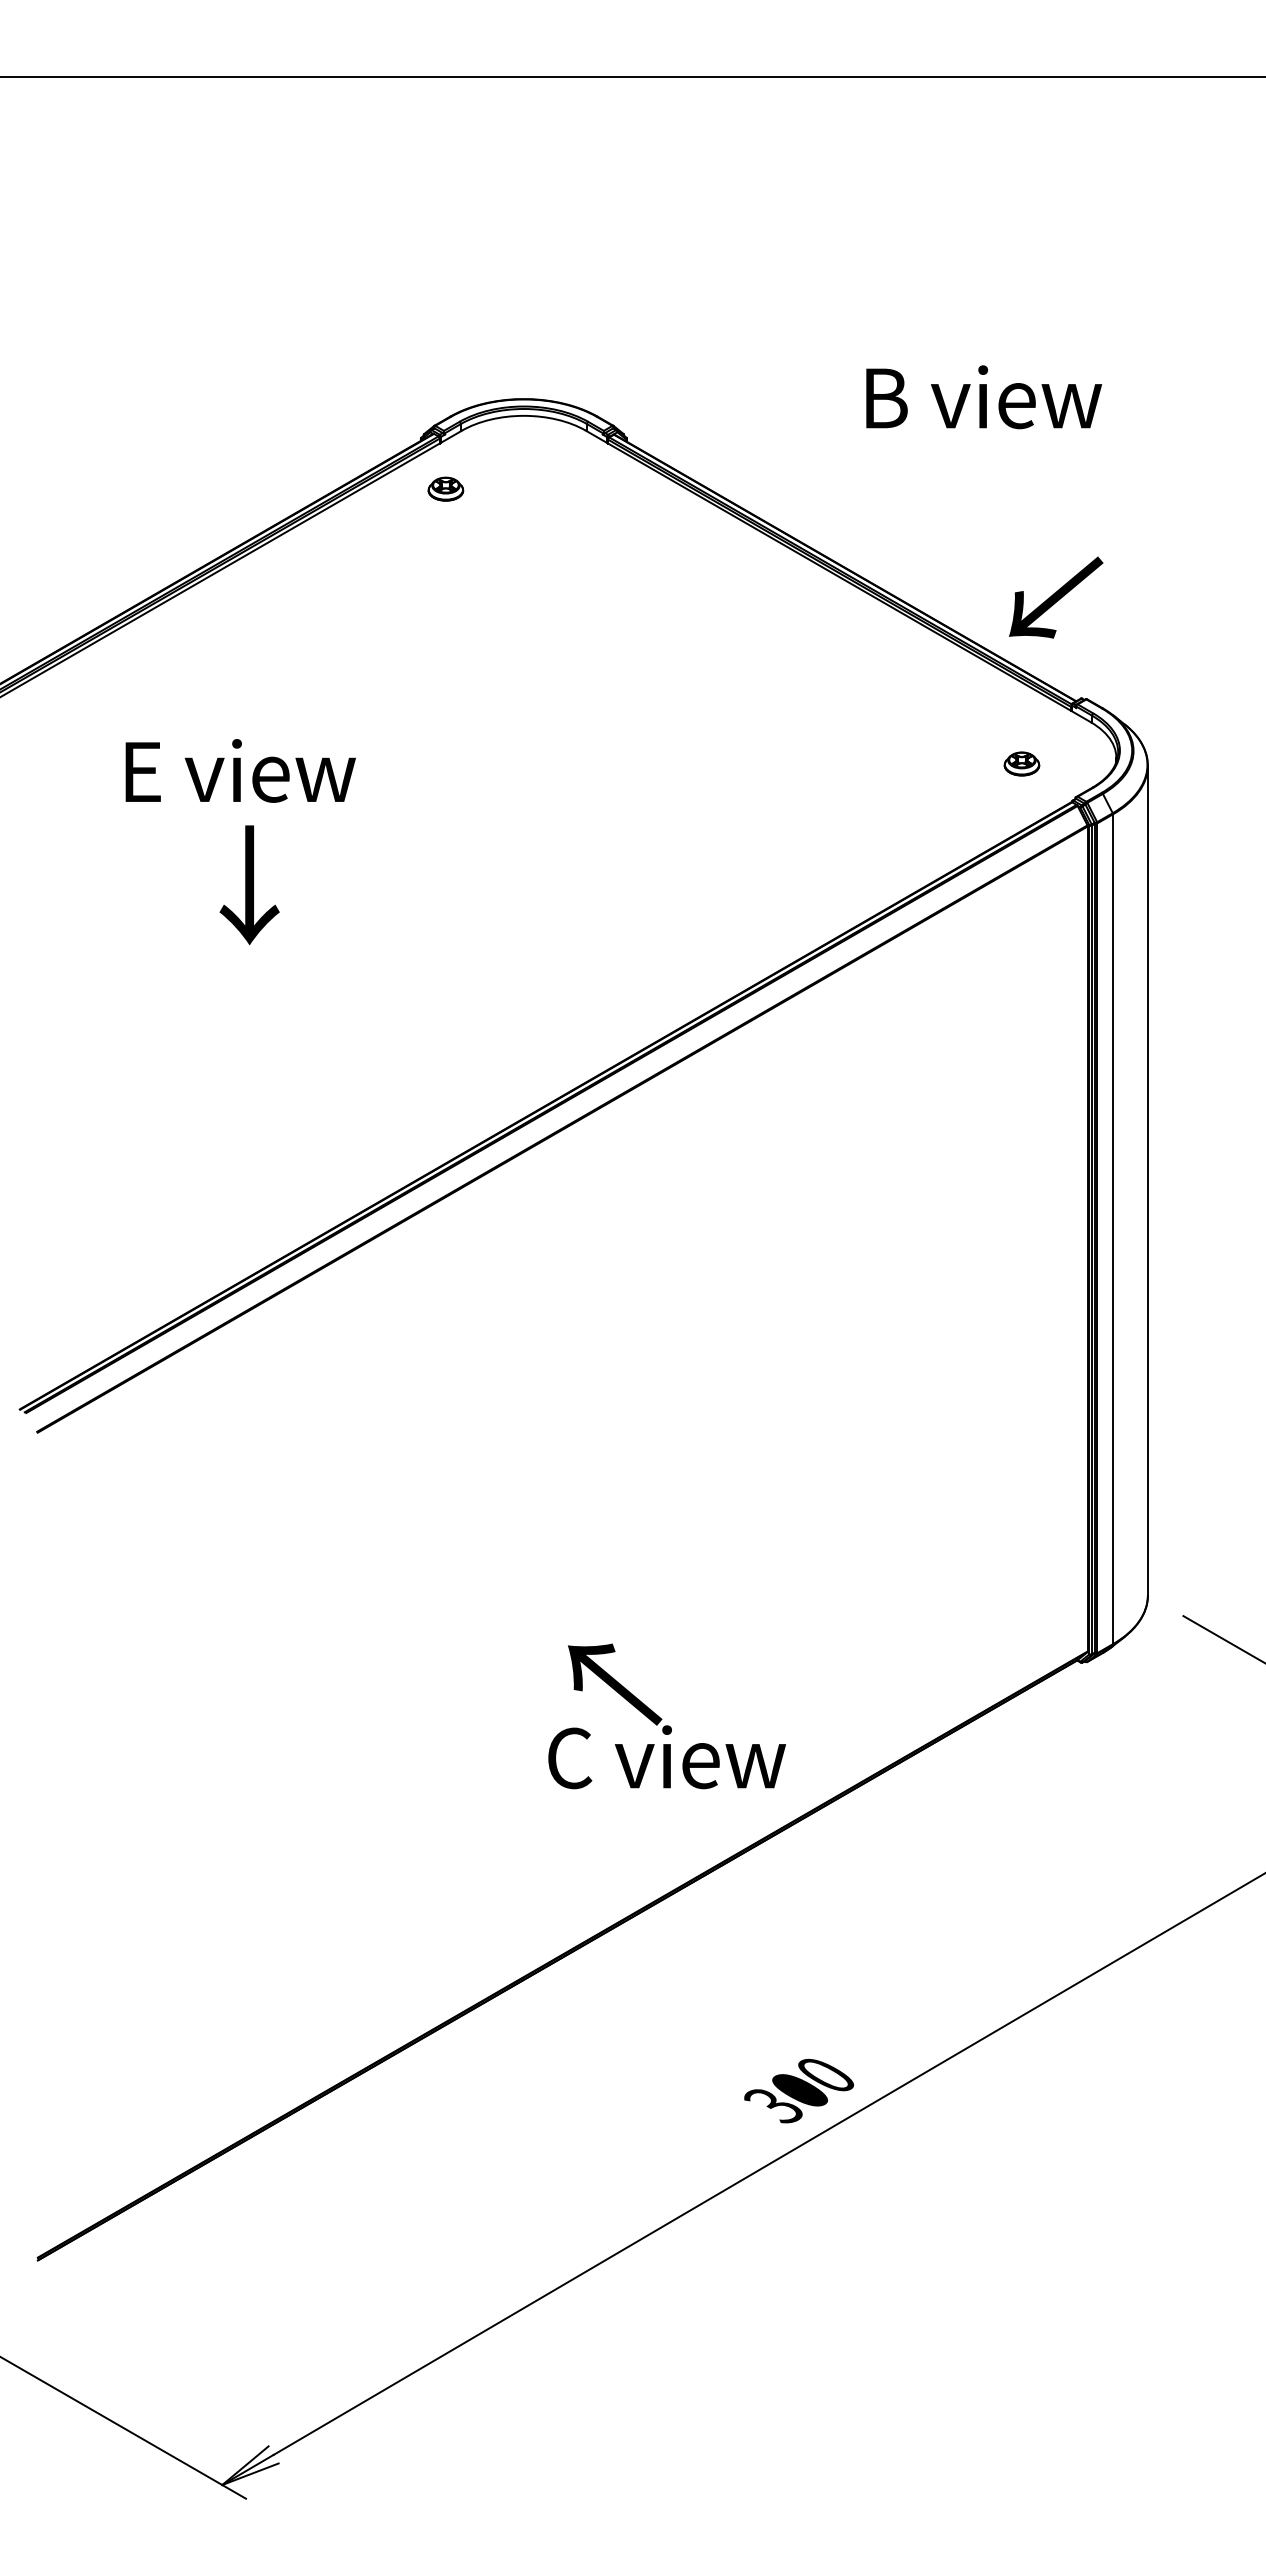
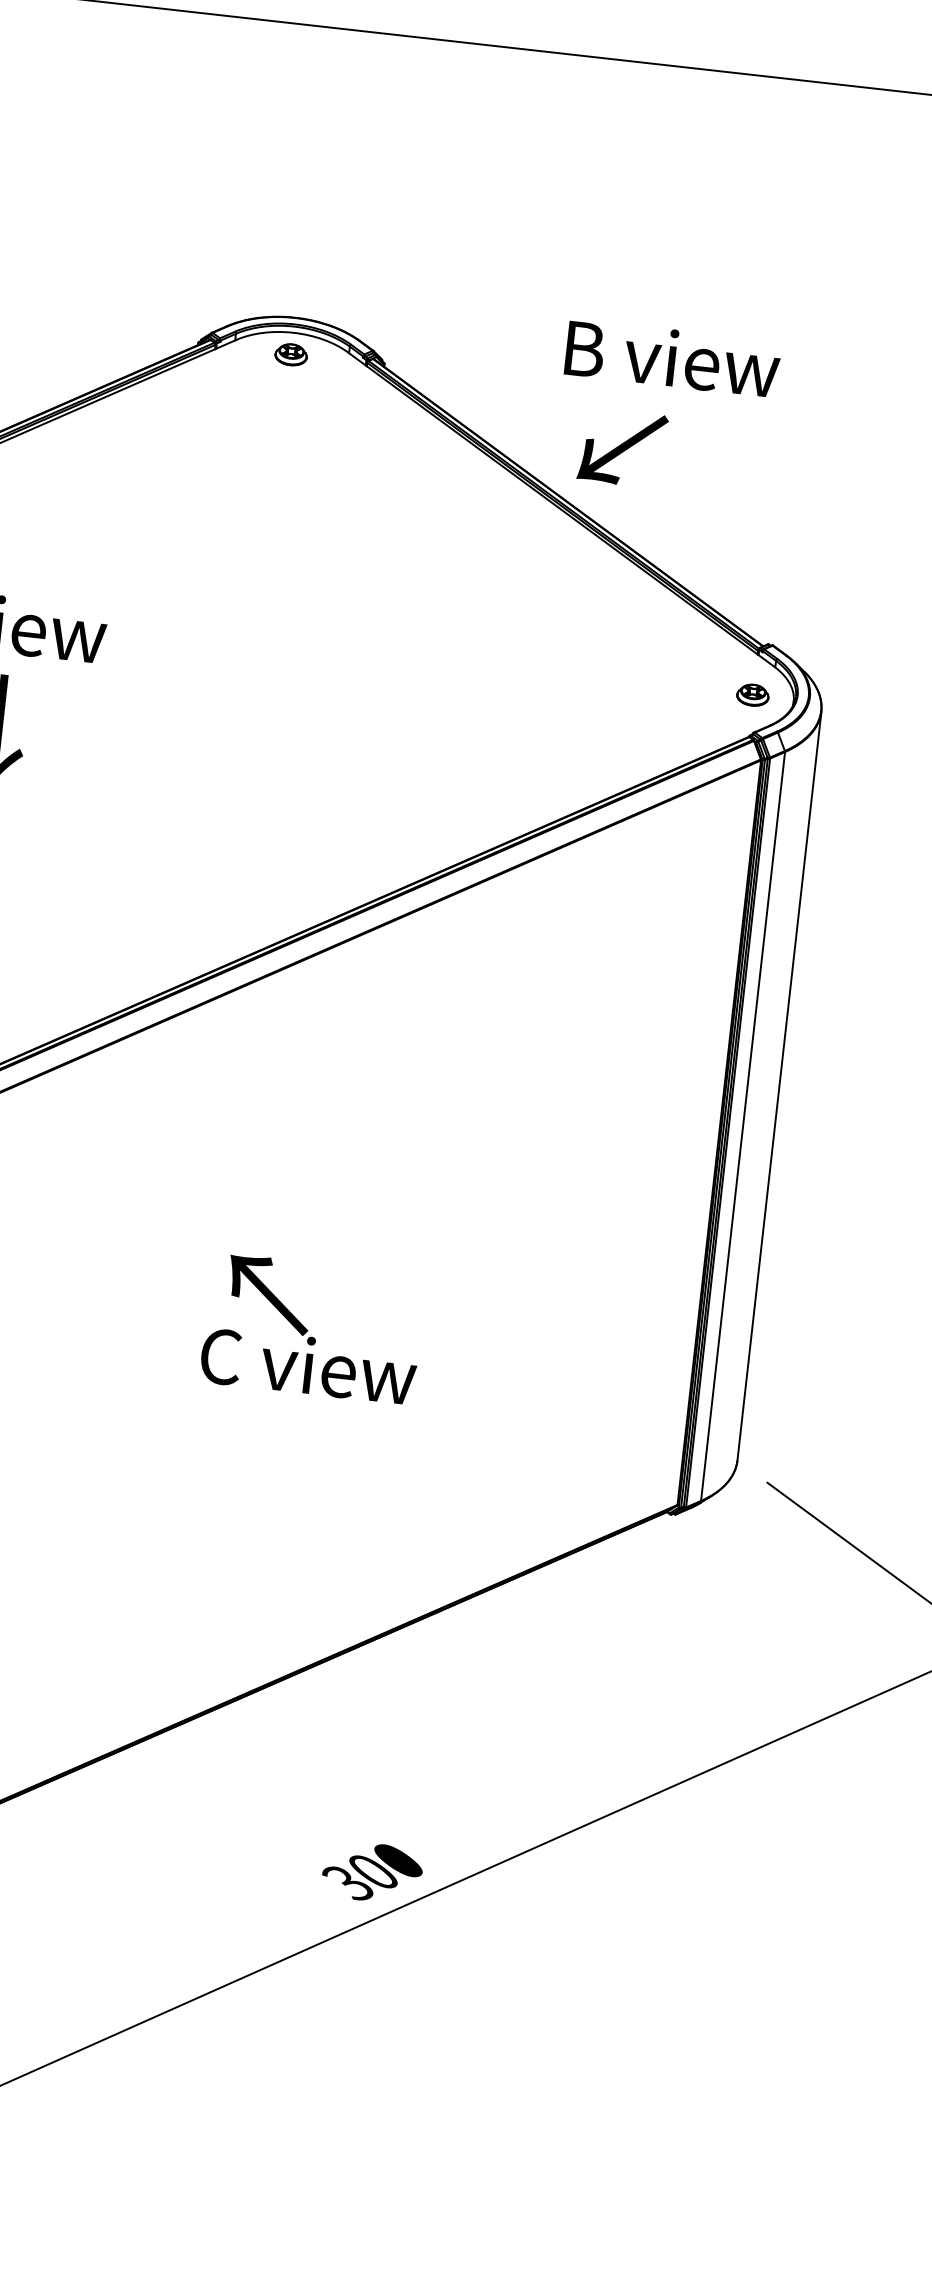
text: (984, 397) -> (673, 358), moved
part: (445, 488) -> (290, 354), moved
text: (1056, 597) -> (623, 448), moved
part: (1021, 763) -> (752, 694), moved
text: (666, 1716) -> (312, 1328), moved

